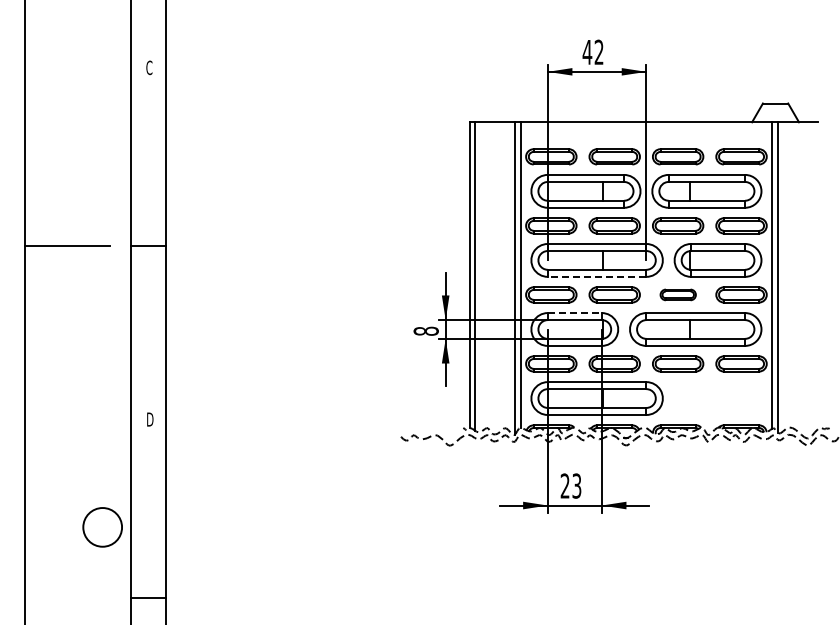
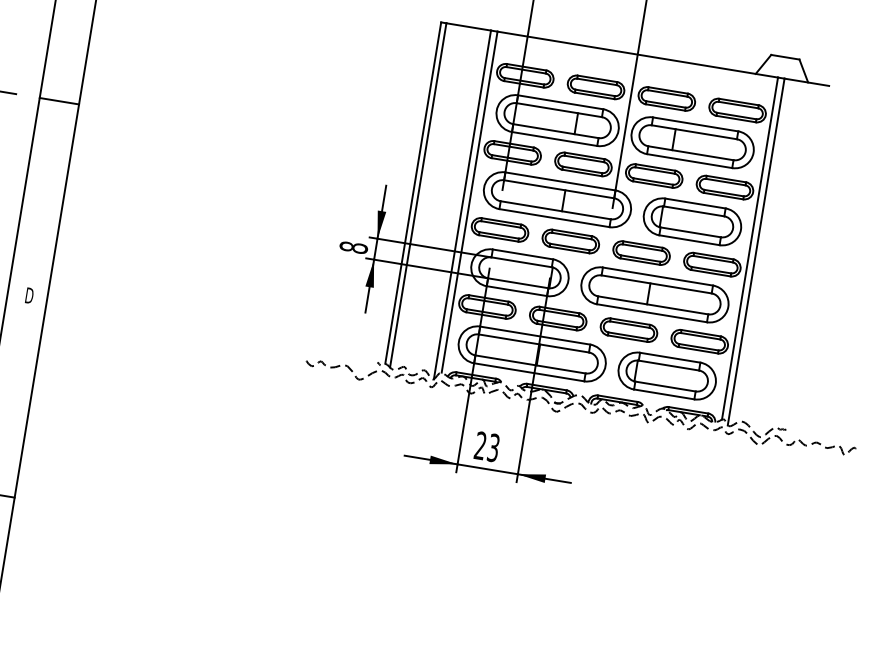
line: (596, 276) -> (553, 217), dashed -> solid
part: (678, 294) -> (642, 252), size x1.43
line: (575, 313) -> (523, 255), dashed -> solid
part: (717, 398) -> (666, 375), added

